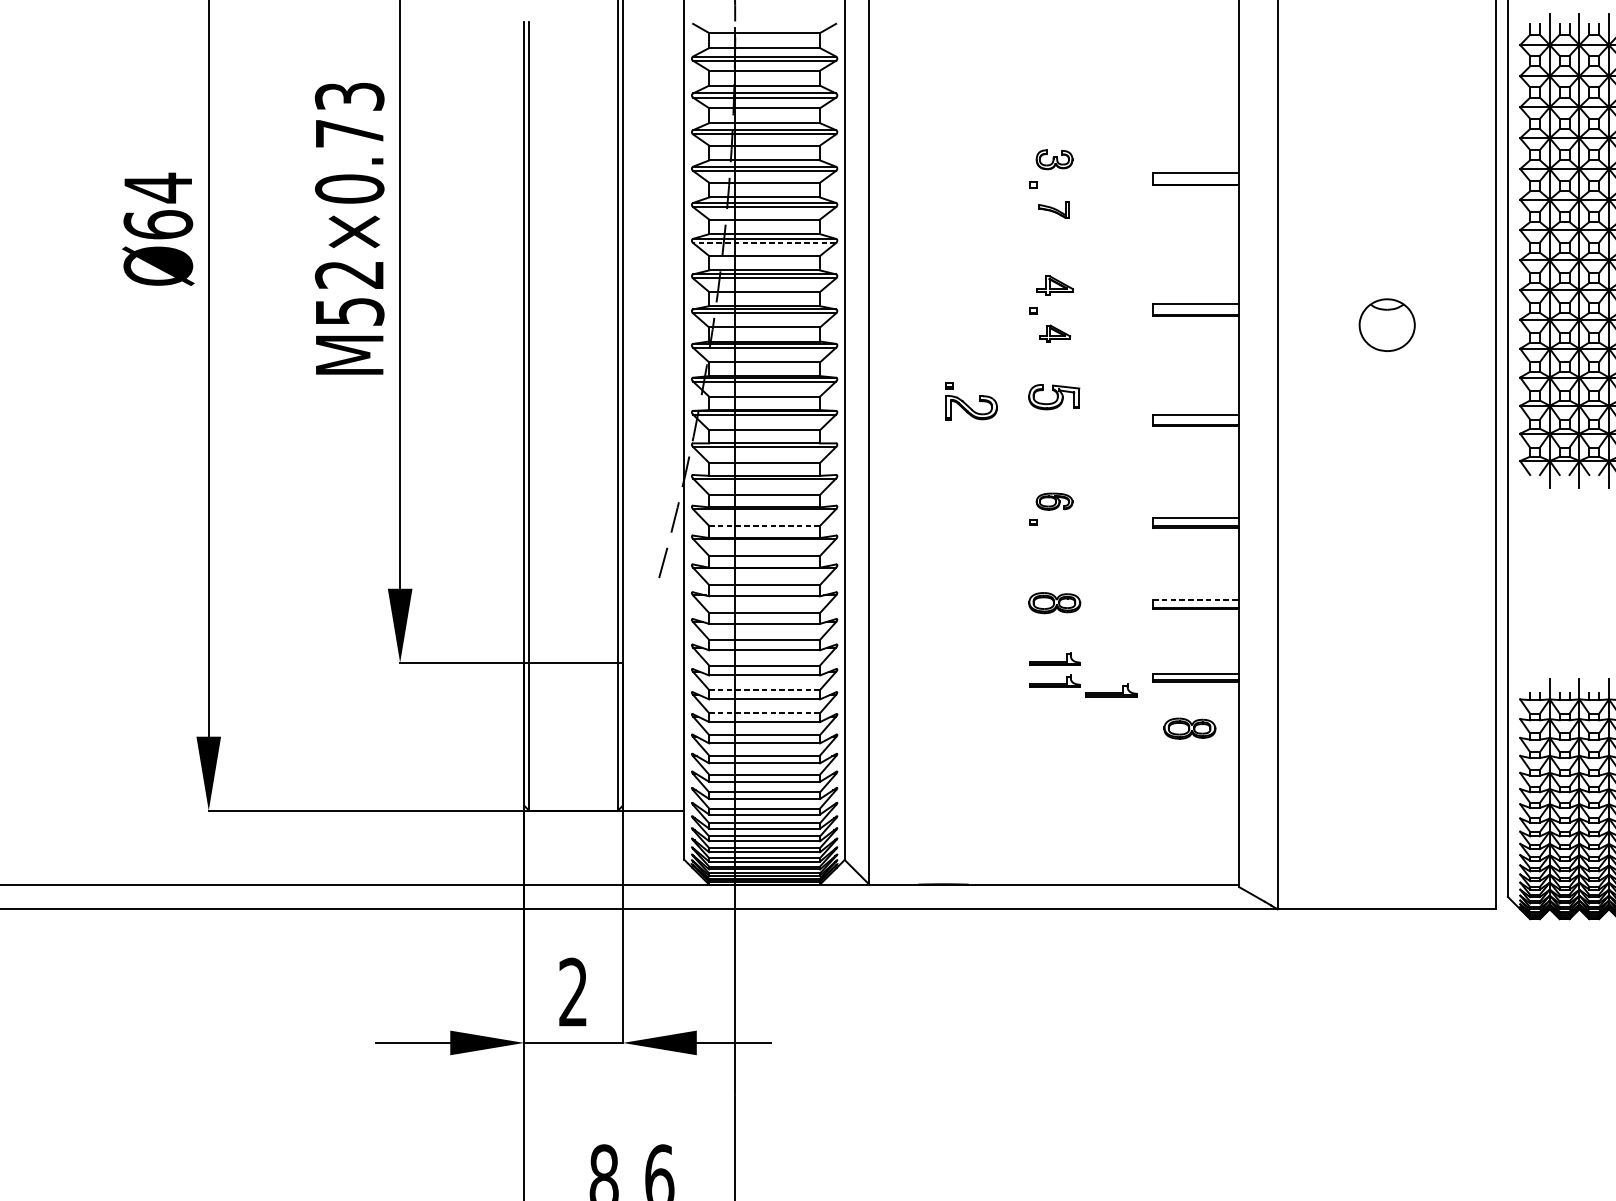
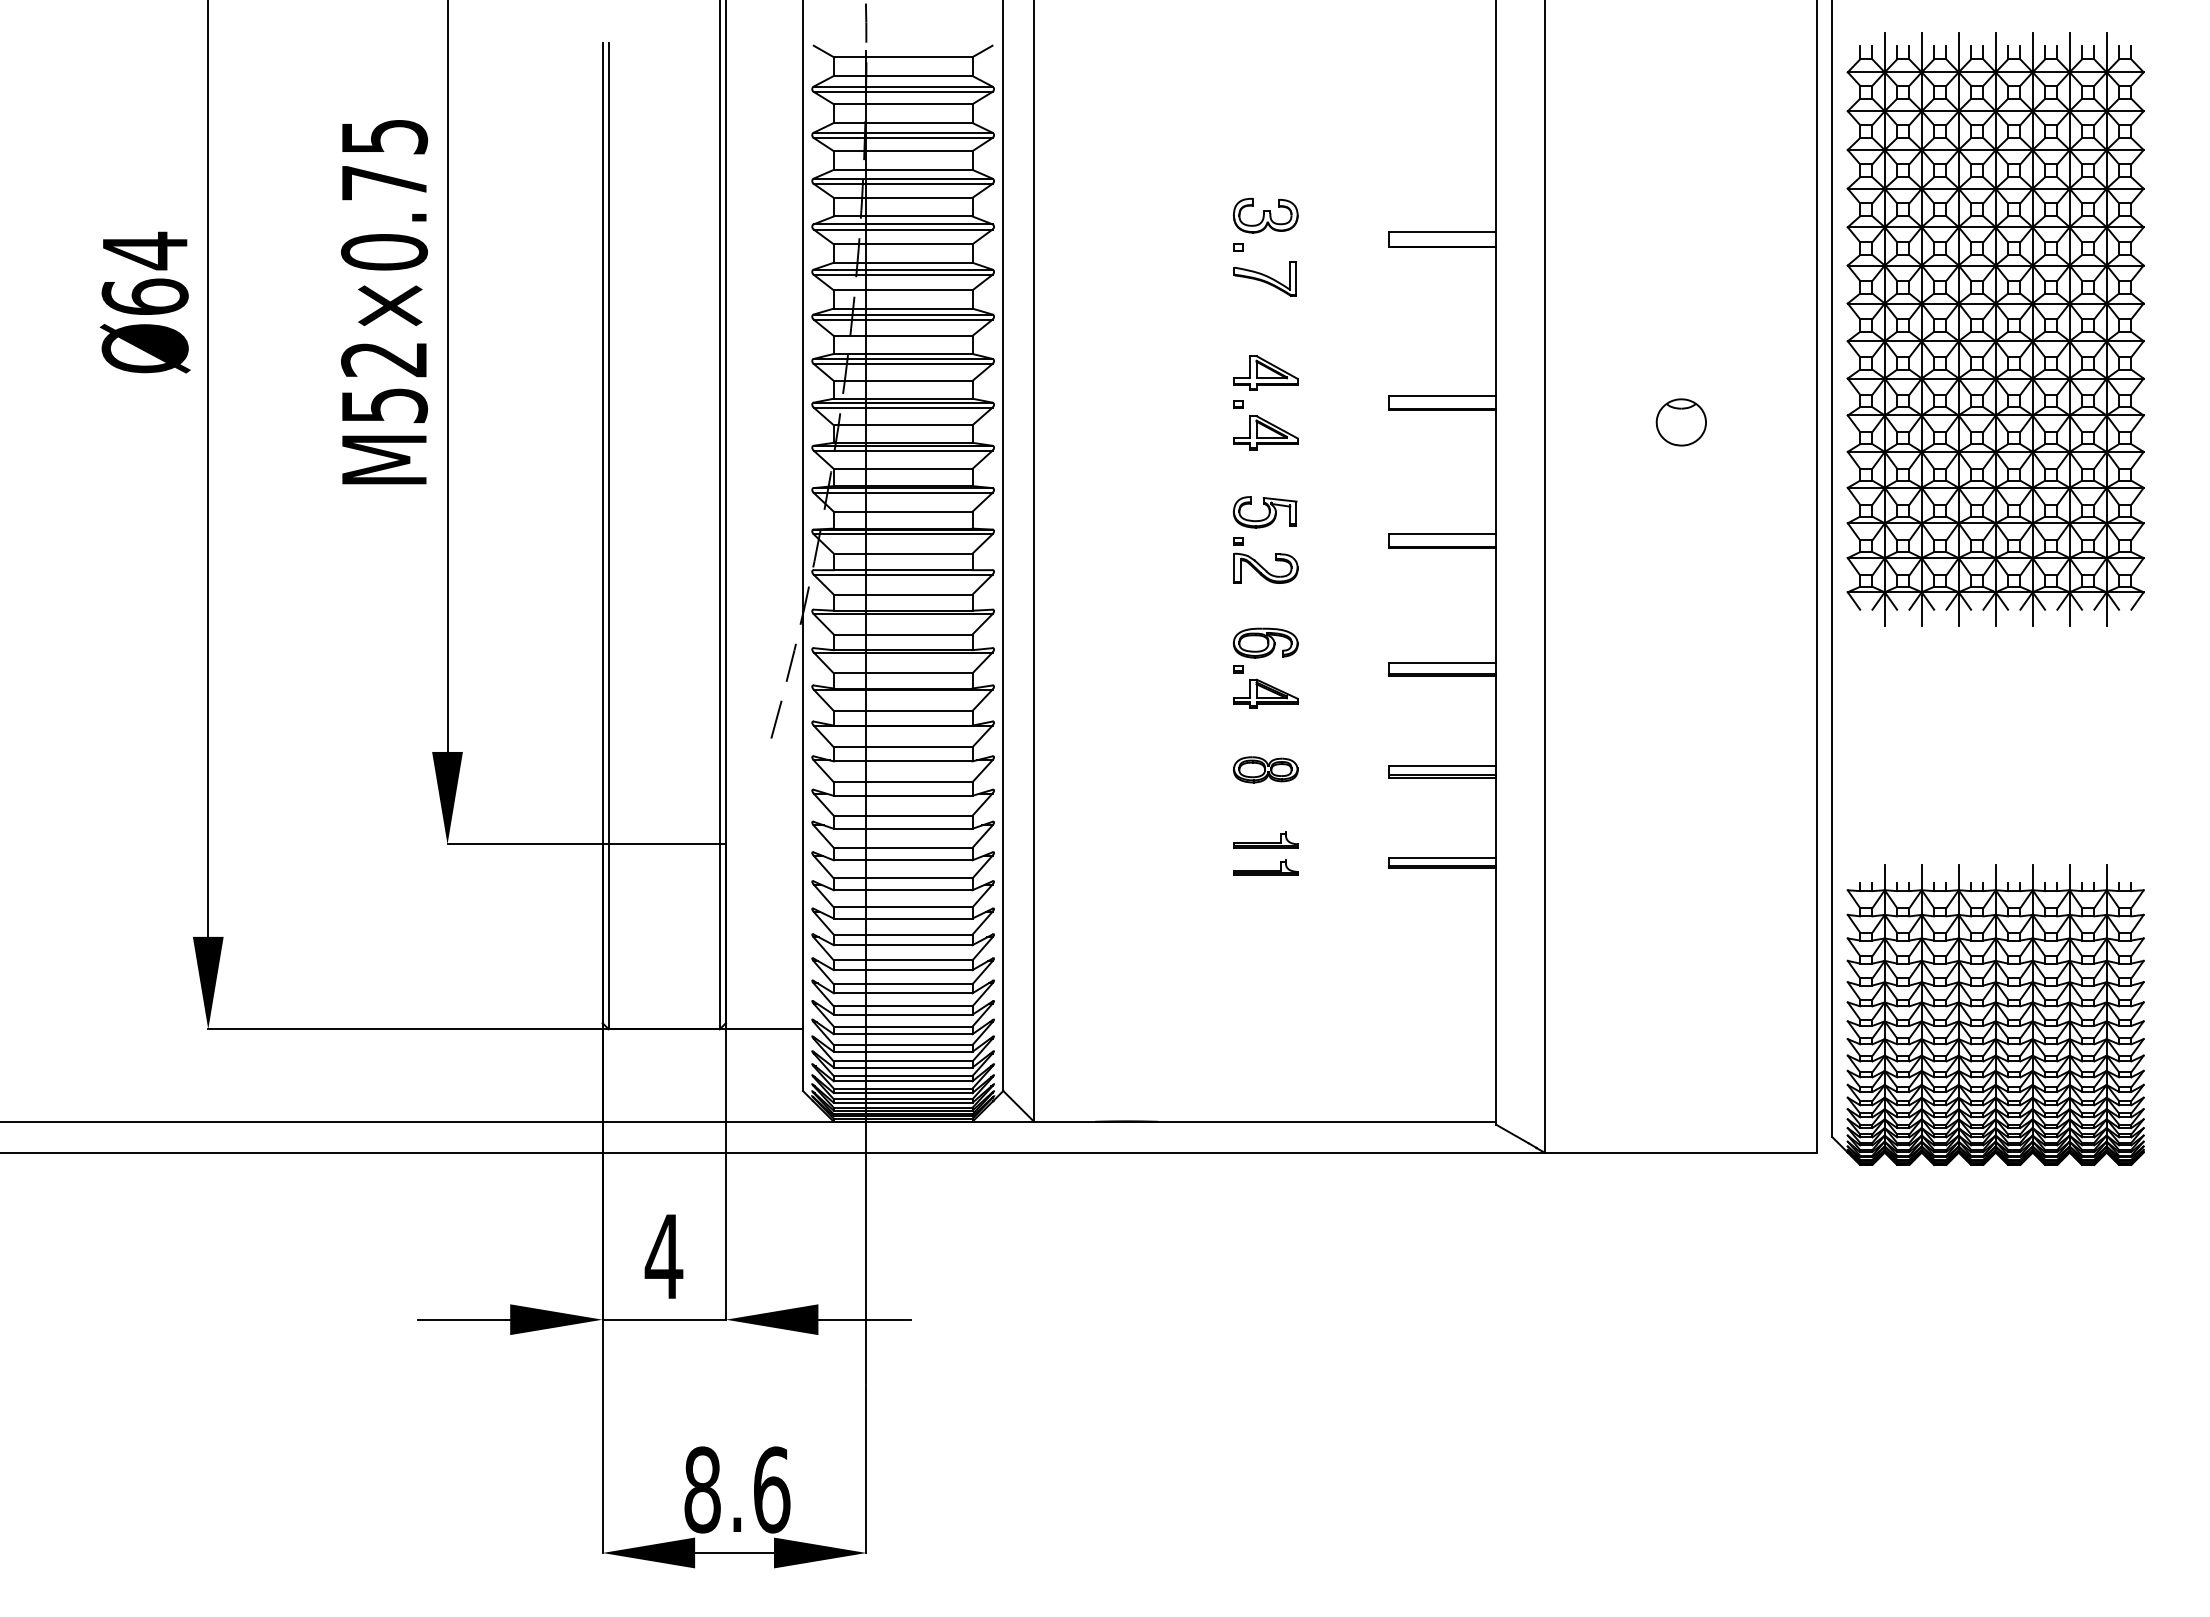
text: (348, 96) -> (383, 136), M52×0.73 -> M52×0.75
part: (1054, 159) -> (1265, 215), size x1.43
part: (1053, 210) -> (1264, 278), size x1.67
line: (764, 242) -> (902, 319), dashed -> solid
part: (1054, 285) -> (1265, 372), size x1.43
part: (1386, 325) -> (1680, 422), size x0.71
part: (1054, 333) -> (1265, 432), size x1.67
part: (967, 404) -> (1260, 564), moved
part: (1054, 501) -> (1265, 642), size x1.43
line: (764, 526) -> (902, 673), dashed -> solid
part: (1054, 542) -> (1265, 693), added
line: (1196, 600) -> (1442, 766), dashed -> solid
line: (764, 690) -> (902, 878), dashed -> solid
part: (1111, 690) -> (1336, 878), removed
line: (764, 713) -> (902, 907), dashed -> solid
part: (1189, 728) -> (1434, 926), removed
text: (572, 991) -> (663, 1255), 2 -> 4

